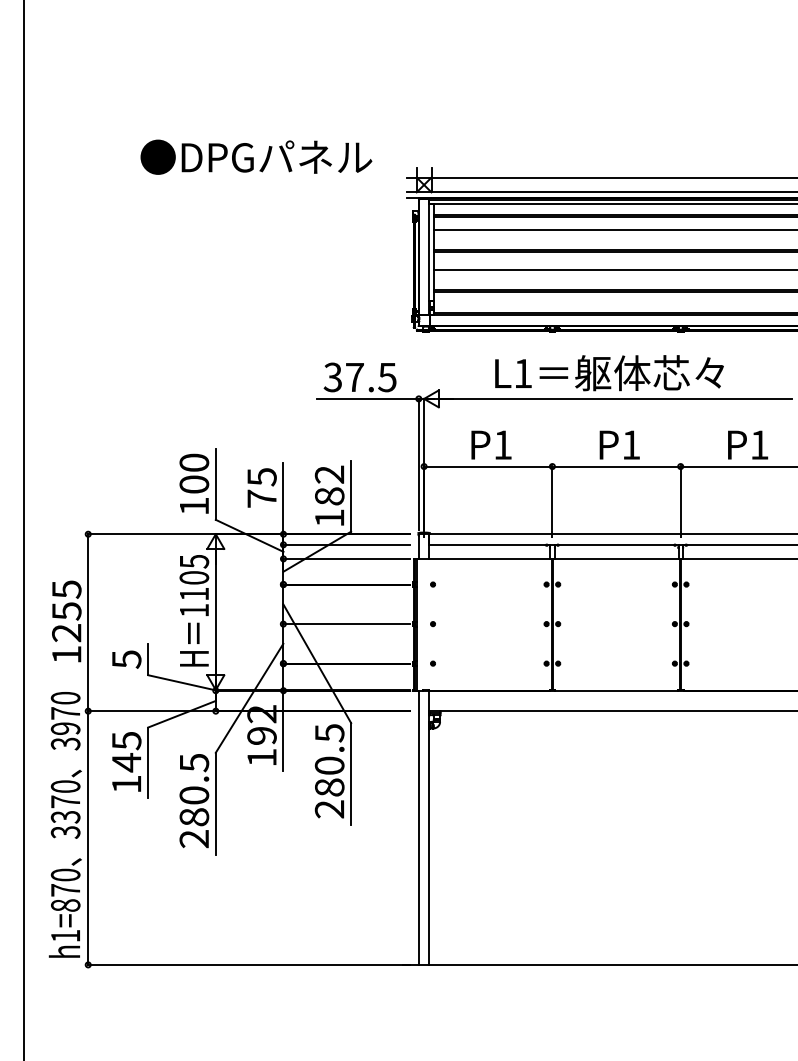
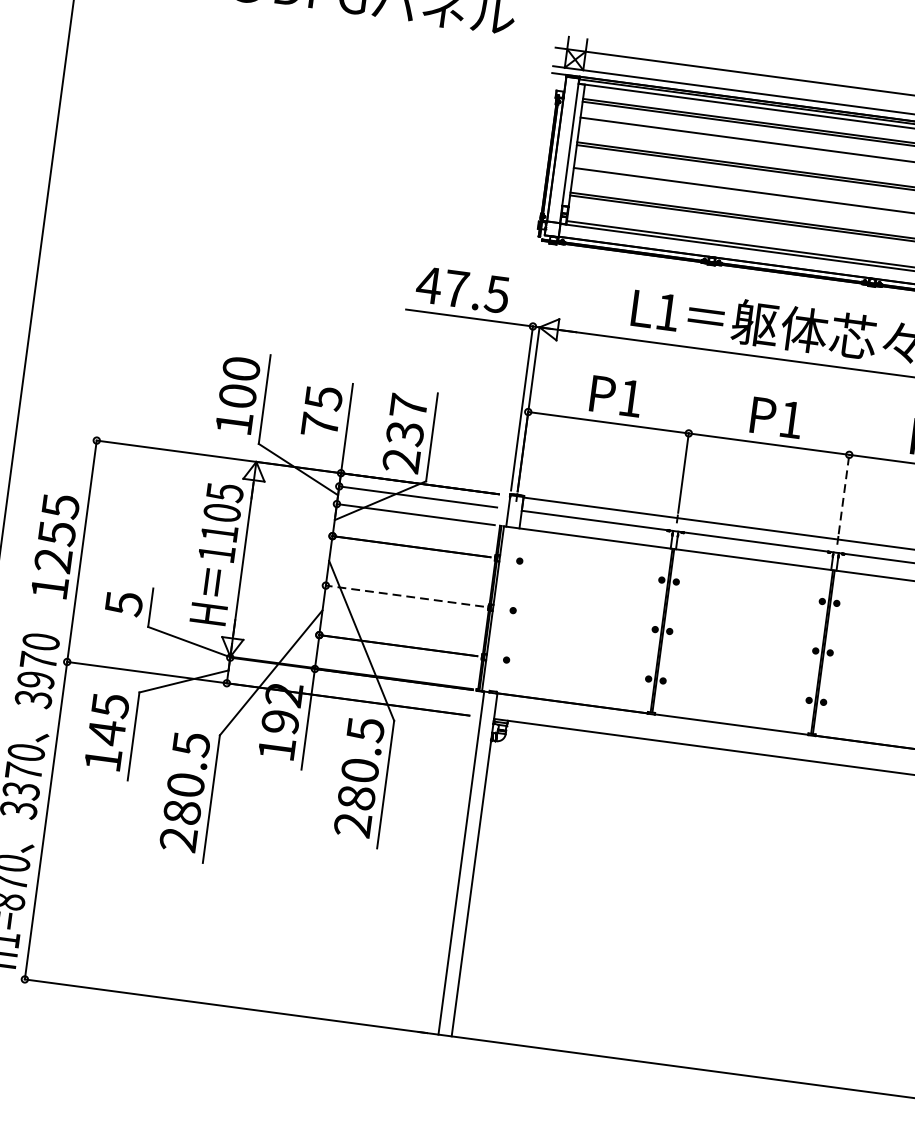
text: (332, 377) -> (428, 285), 37.5 -> 47.5
text: (329, 496) -> (404, 433), 182 -> 237
line: (680, 498) -> (843, 494), solid -> dashed
line: (345, 624) -> (403, 596), solid -> dashed

